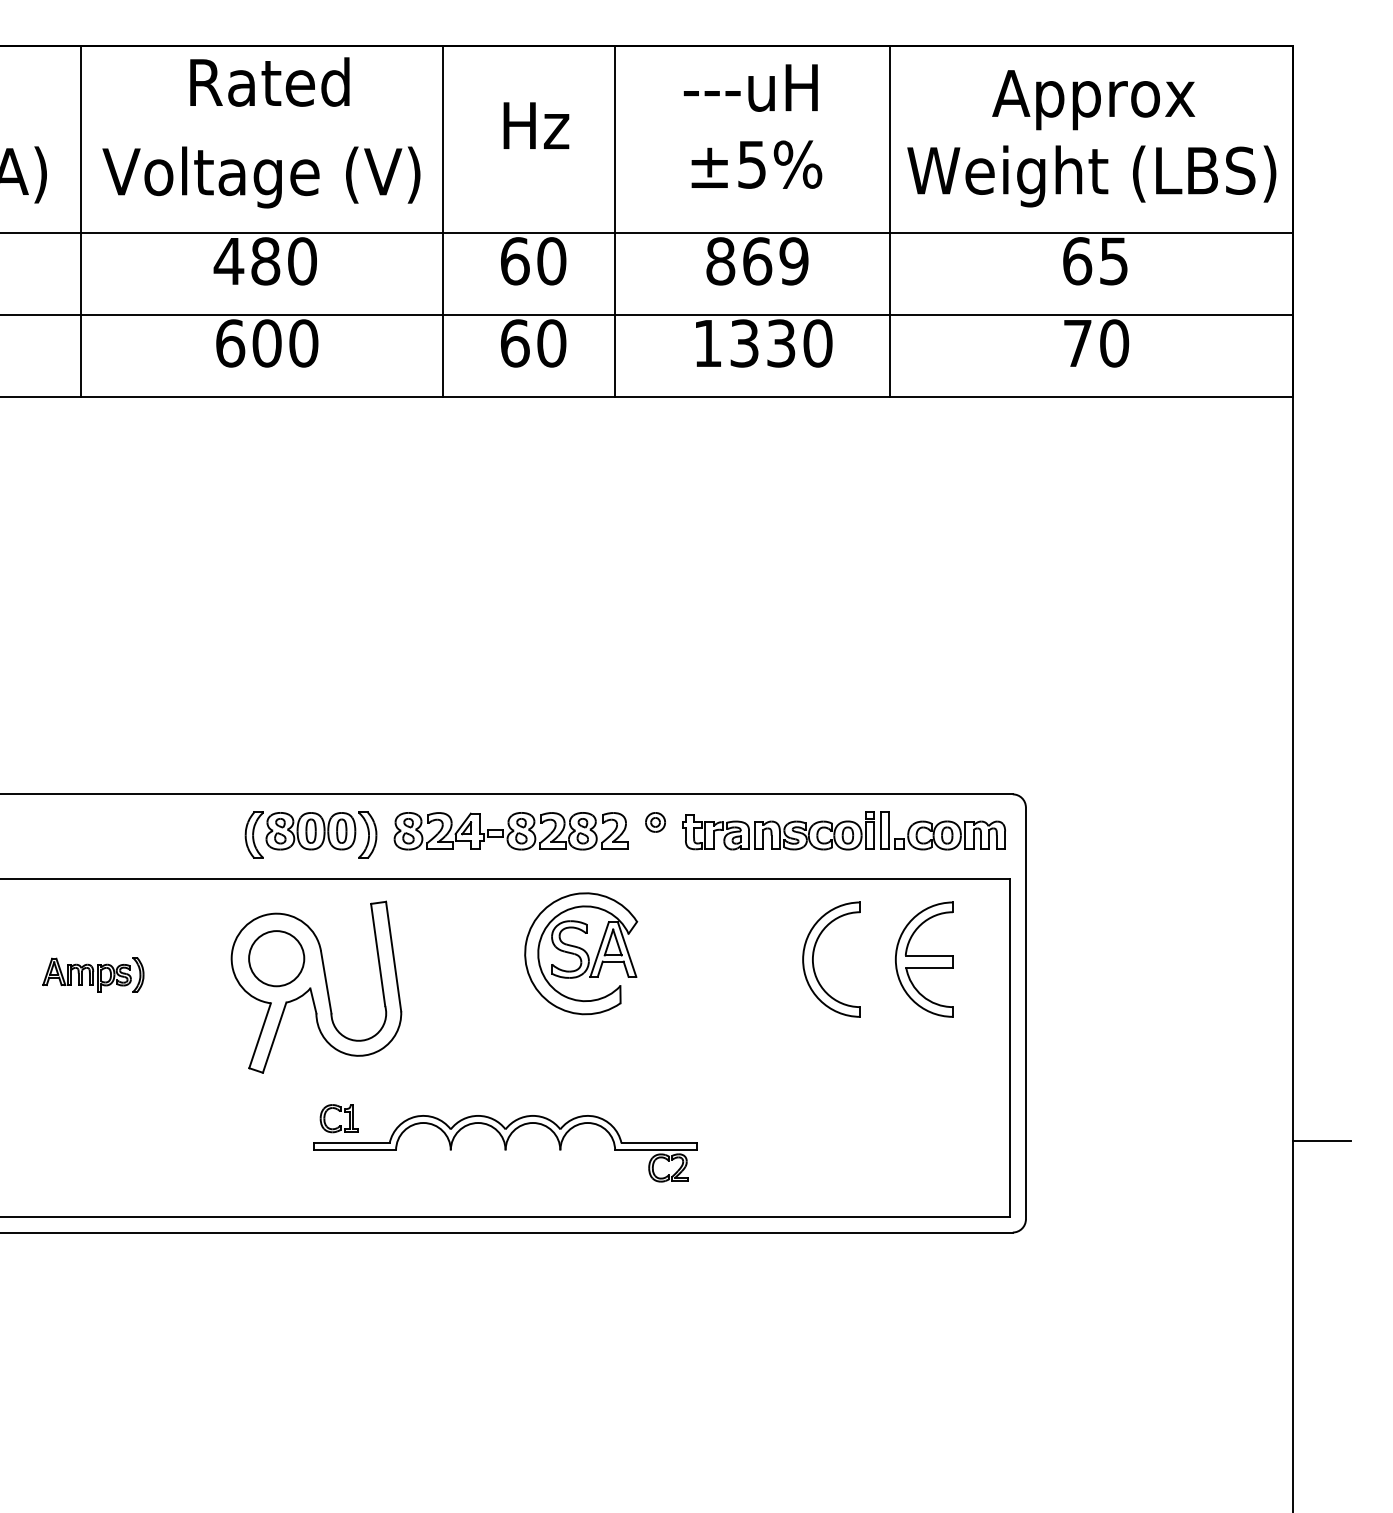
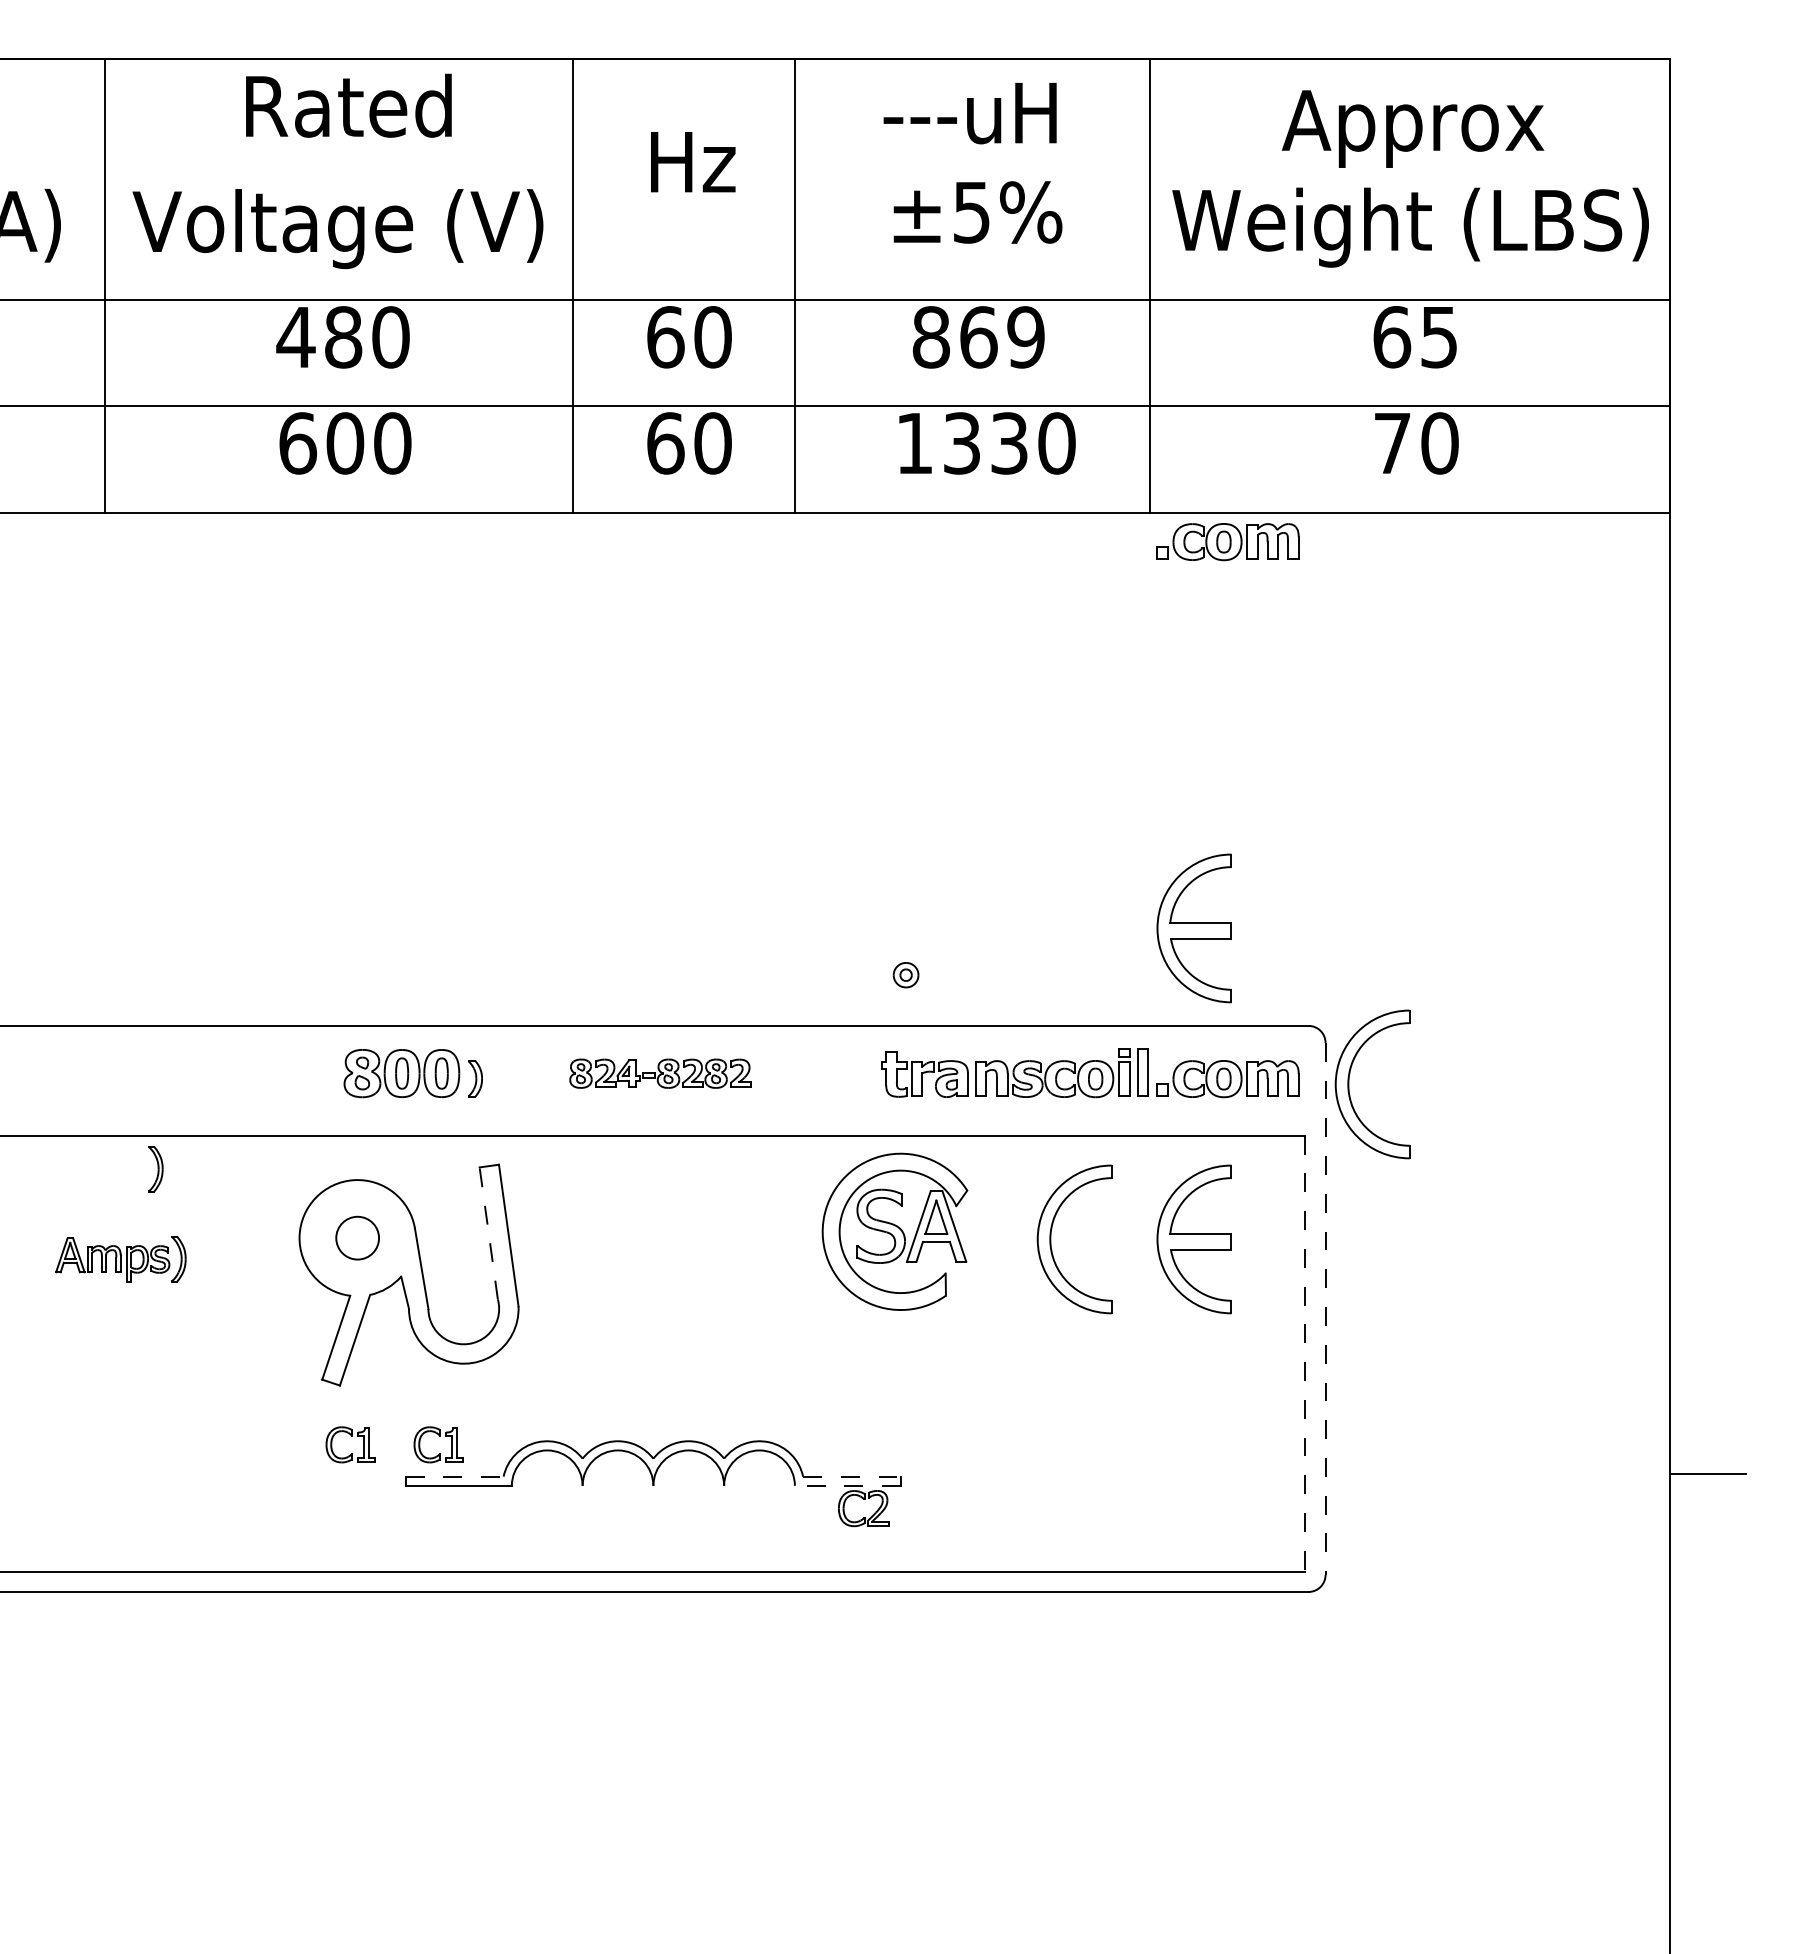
part: (950, 420) -> (1227, 542), added
part: (923, 718) -> (1193, 928), added
part: (655, 822) -> (905, 975), moved
part: (511, 831) -> (660, 1073), size x0.6
part: (254, 835) -> (328, 1078), removed
part: (367, 835) -> (475, 1078), size x0.6
part: (1044, 839) -> (1349, 1084), added
part: (120, 905) -> (155, 1169), added
part: (580, 953) -> (894, 1231), moved
line: (377, 955) -> (488, 1233), solid -> dashed
circle: (276, 958) -> (357, 1237), size x0.6
line: (1025, 1013) -> (1325, 1309), solid -> dashed
line: (1010, 1047) -> (1305, 1353), solid -> dashed
part: (271, 1112) -> (351, 1436), added
line: (351, 1143) -> (454, 1476), solid -> dashed
line: (659, 1143) -> (852, 1476), solid -> dashed
line: (655, 1150) -> (847, 1485), solid -> dashed

